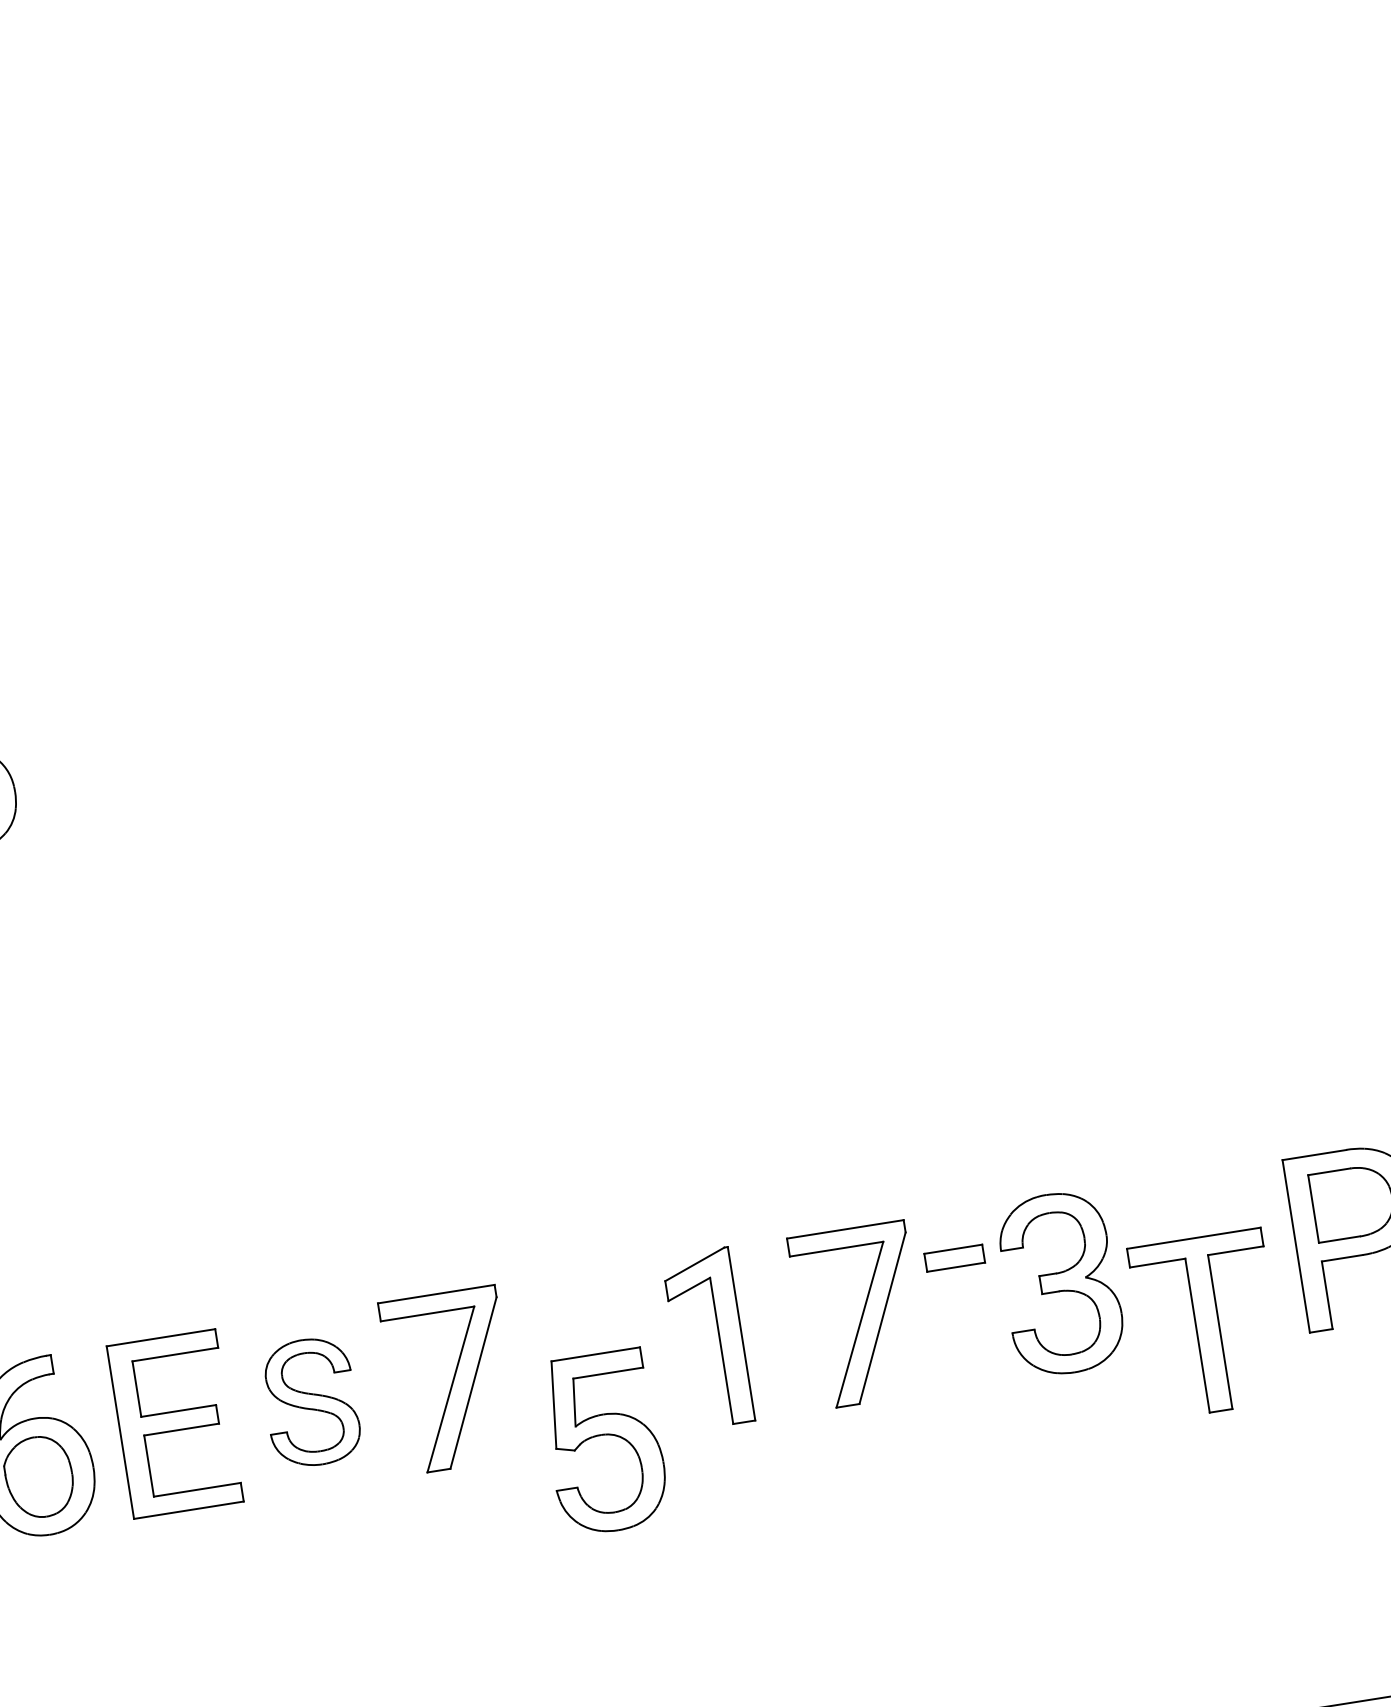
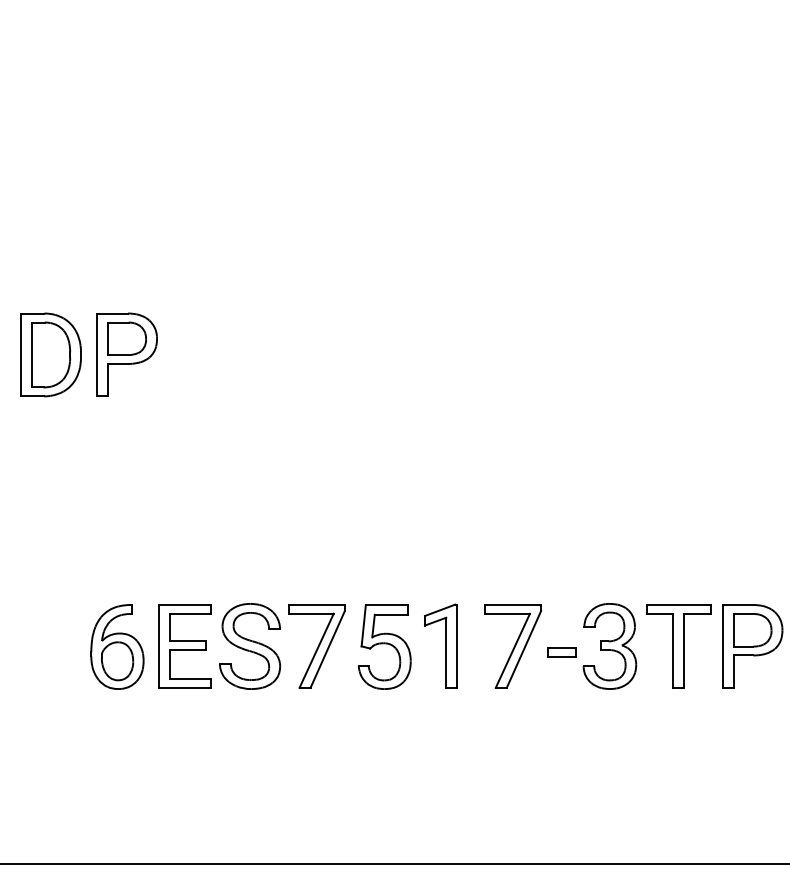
part: (953, 1258) -> (561, 652), moved
part: (1207, 1324) -> (678, 646), moved
part: (311, 1402) -> (250, 646), size x1.43
part: (604, 1441) -> (384, 646), moved

